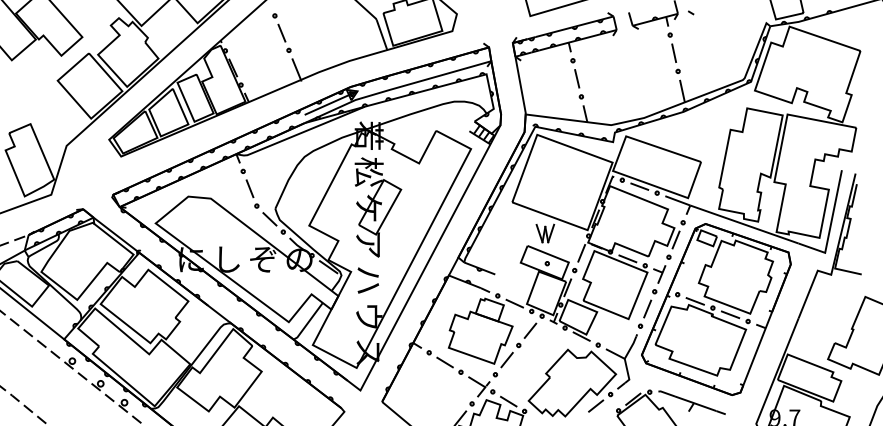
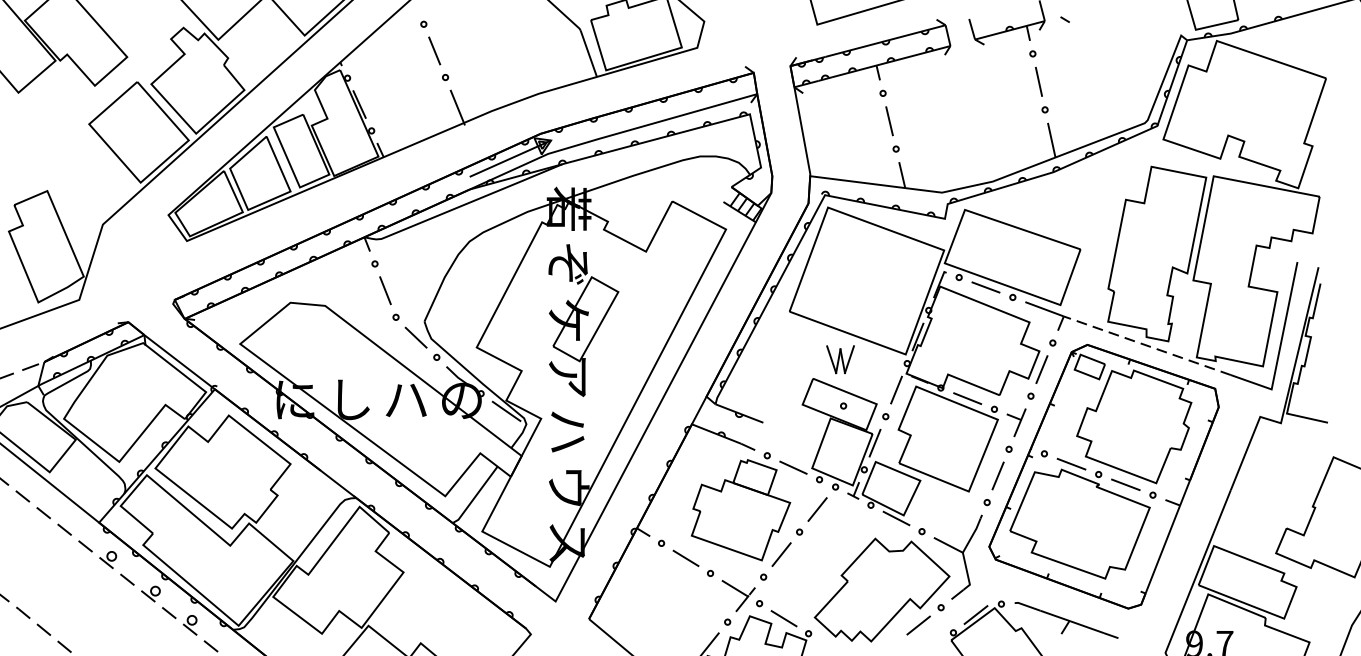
text: (368, 171) -> (568, 264), 松 -> ぞ
line: (744, 224) -> (1147, 345), solid -> dashed
text: (263, 259) -> (406, 399), ぞ -> ハ

